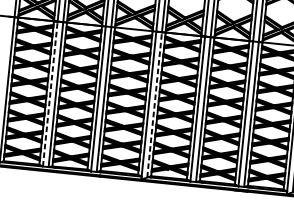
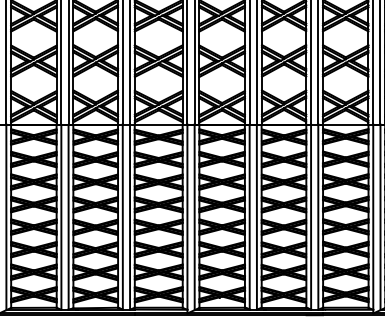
line: (50, 93) -> (61, 216), dashed -> solid
line: (154, 104) -> (194, 217), dashed -> solid

